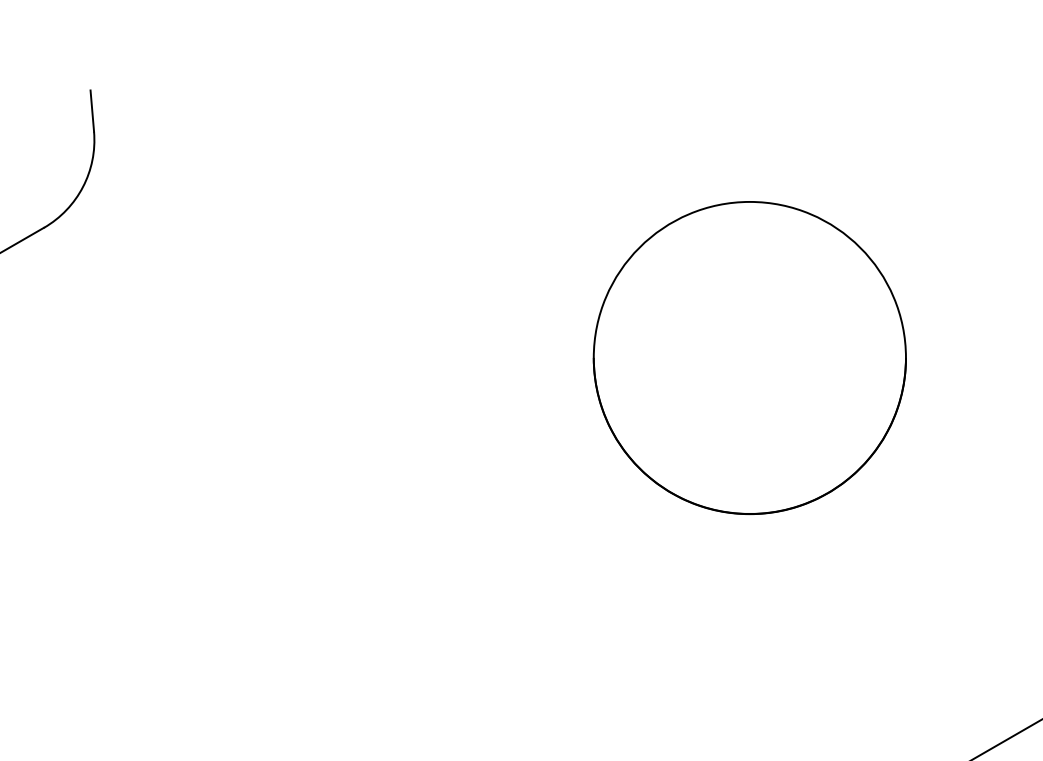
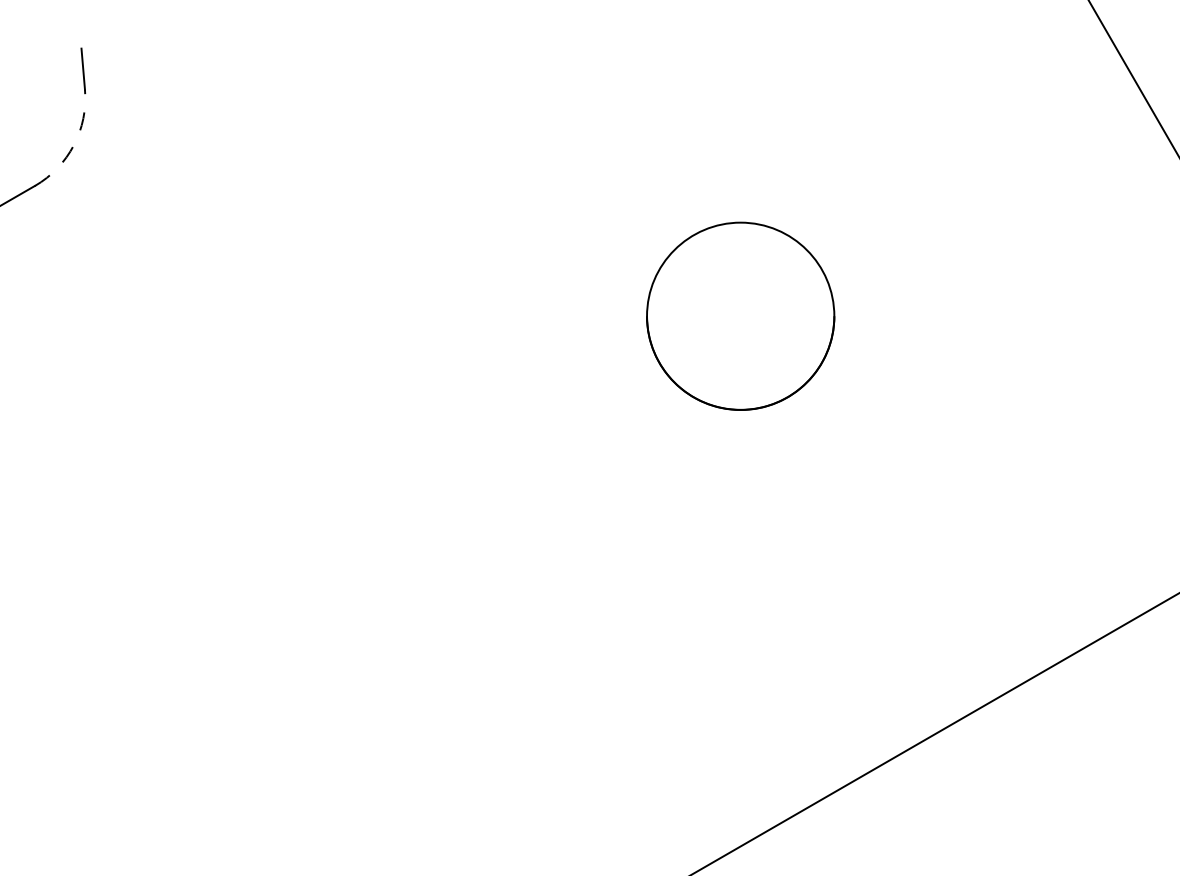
arc: (82, 187) -> (73, 145), solid -> dashed
circle: (749, 358) -> (740, 316), size x0.6

